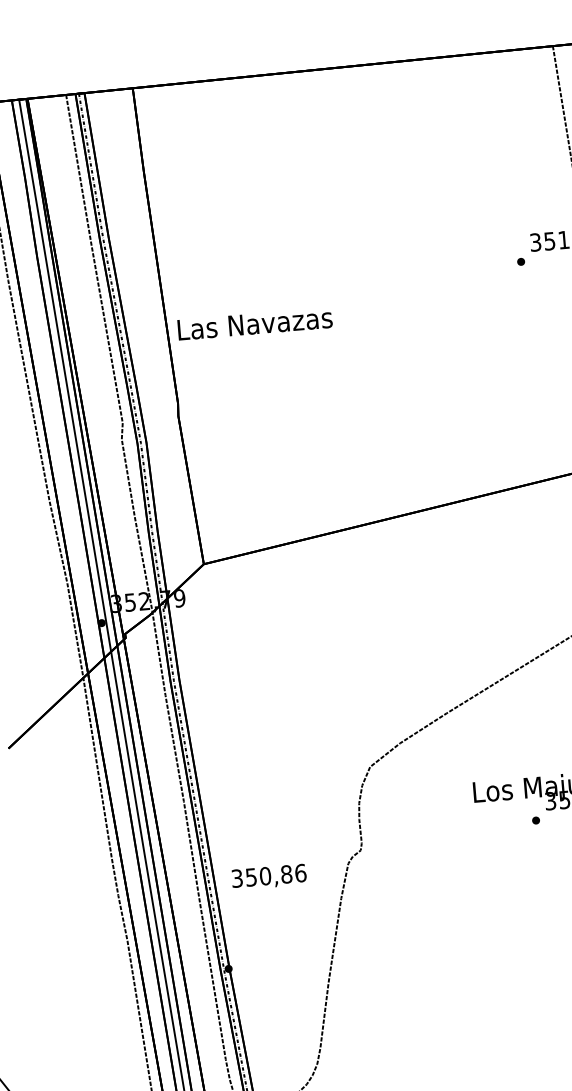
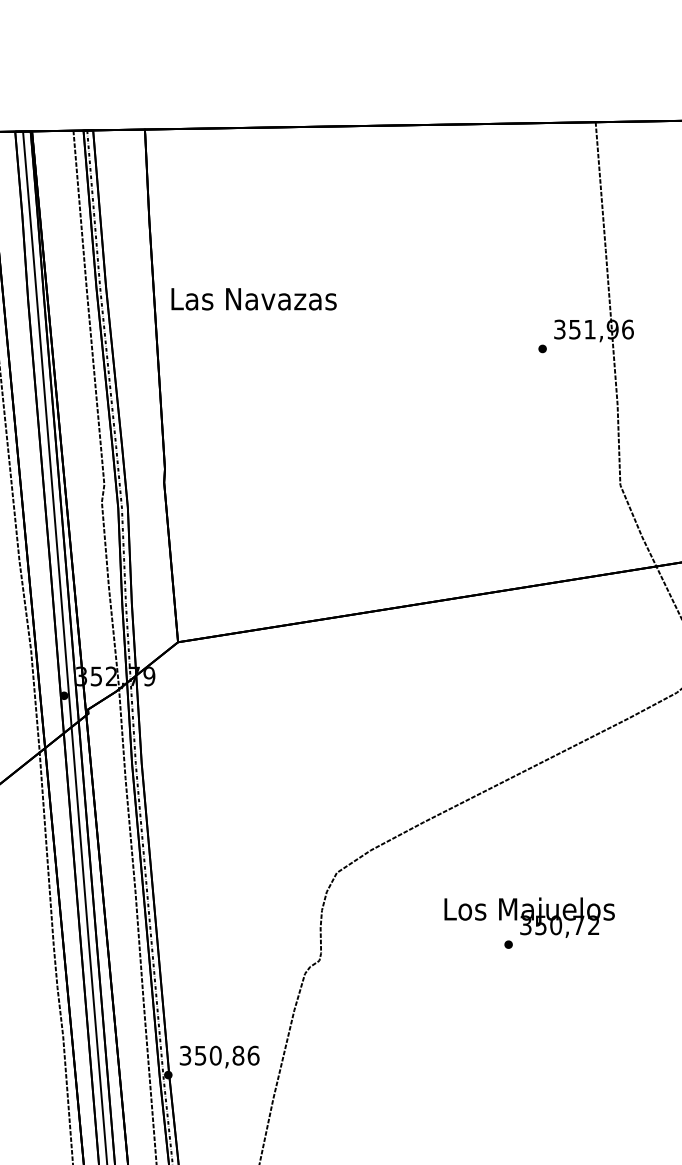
text: (254, 324) -> (253, 299), moved
text: (269, 876) -> (219, 1056), moved

